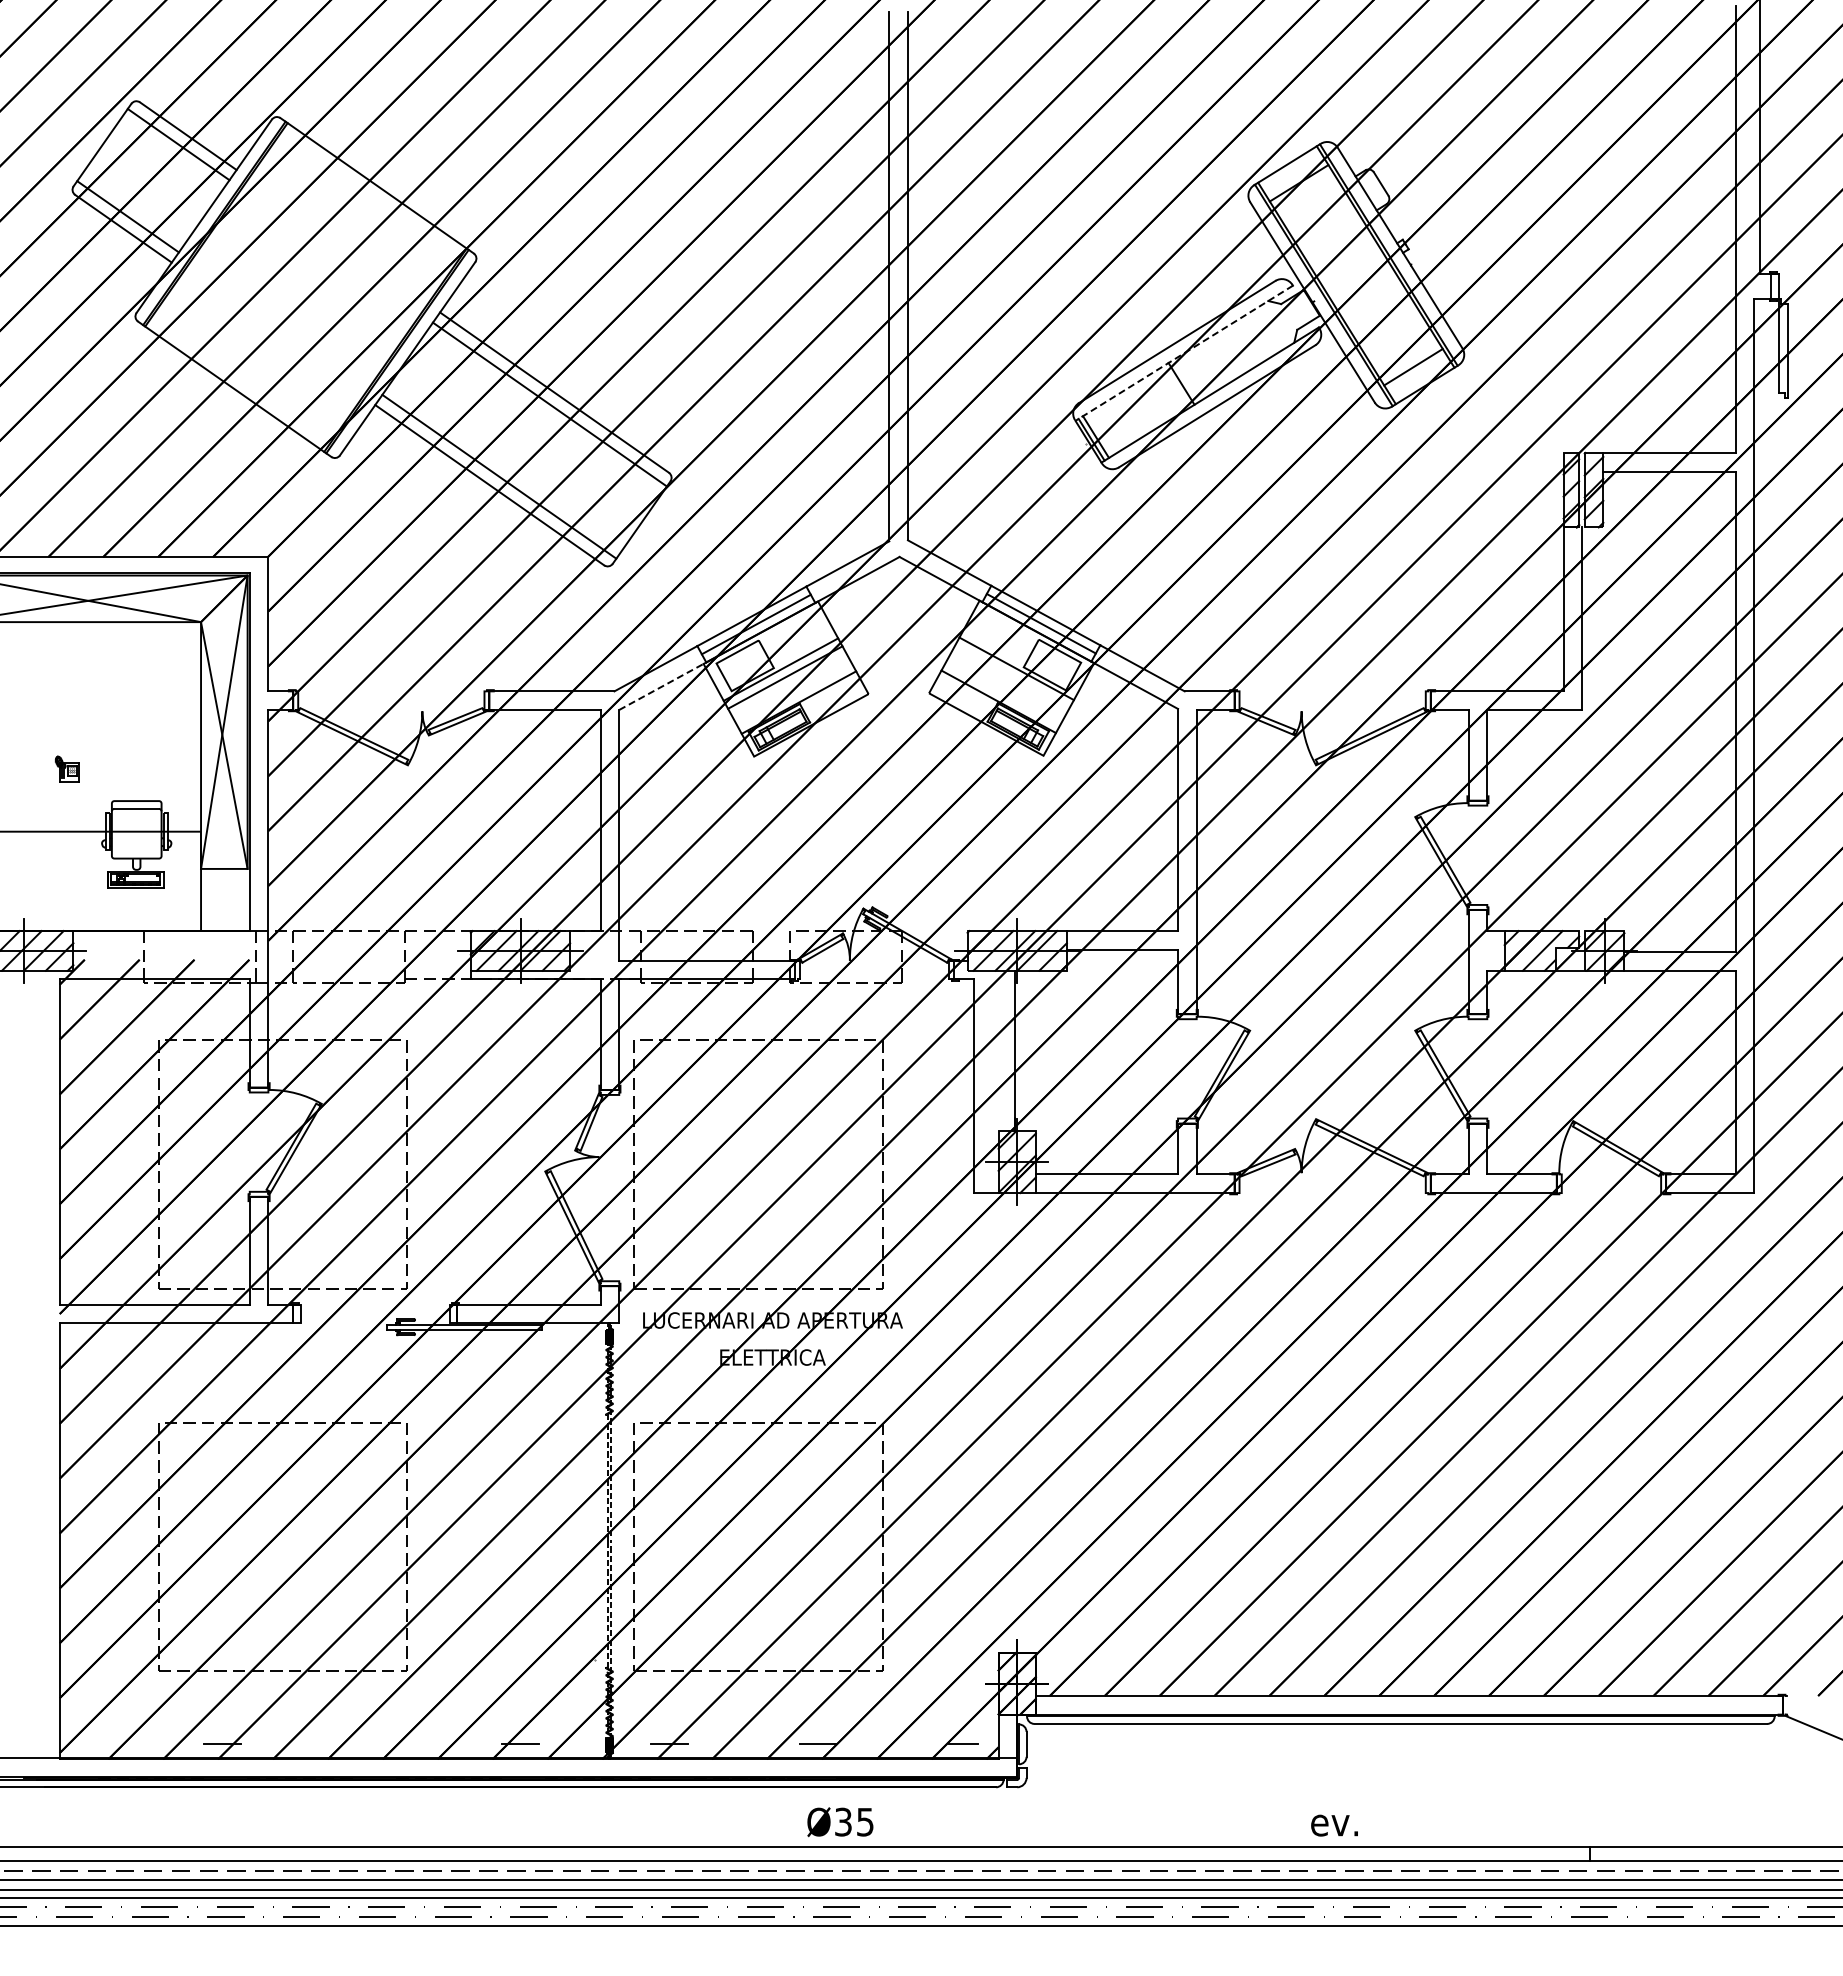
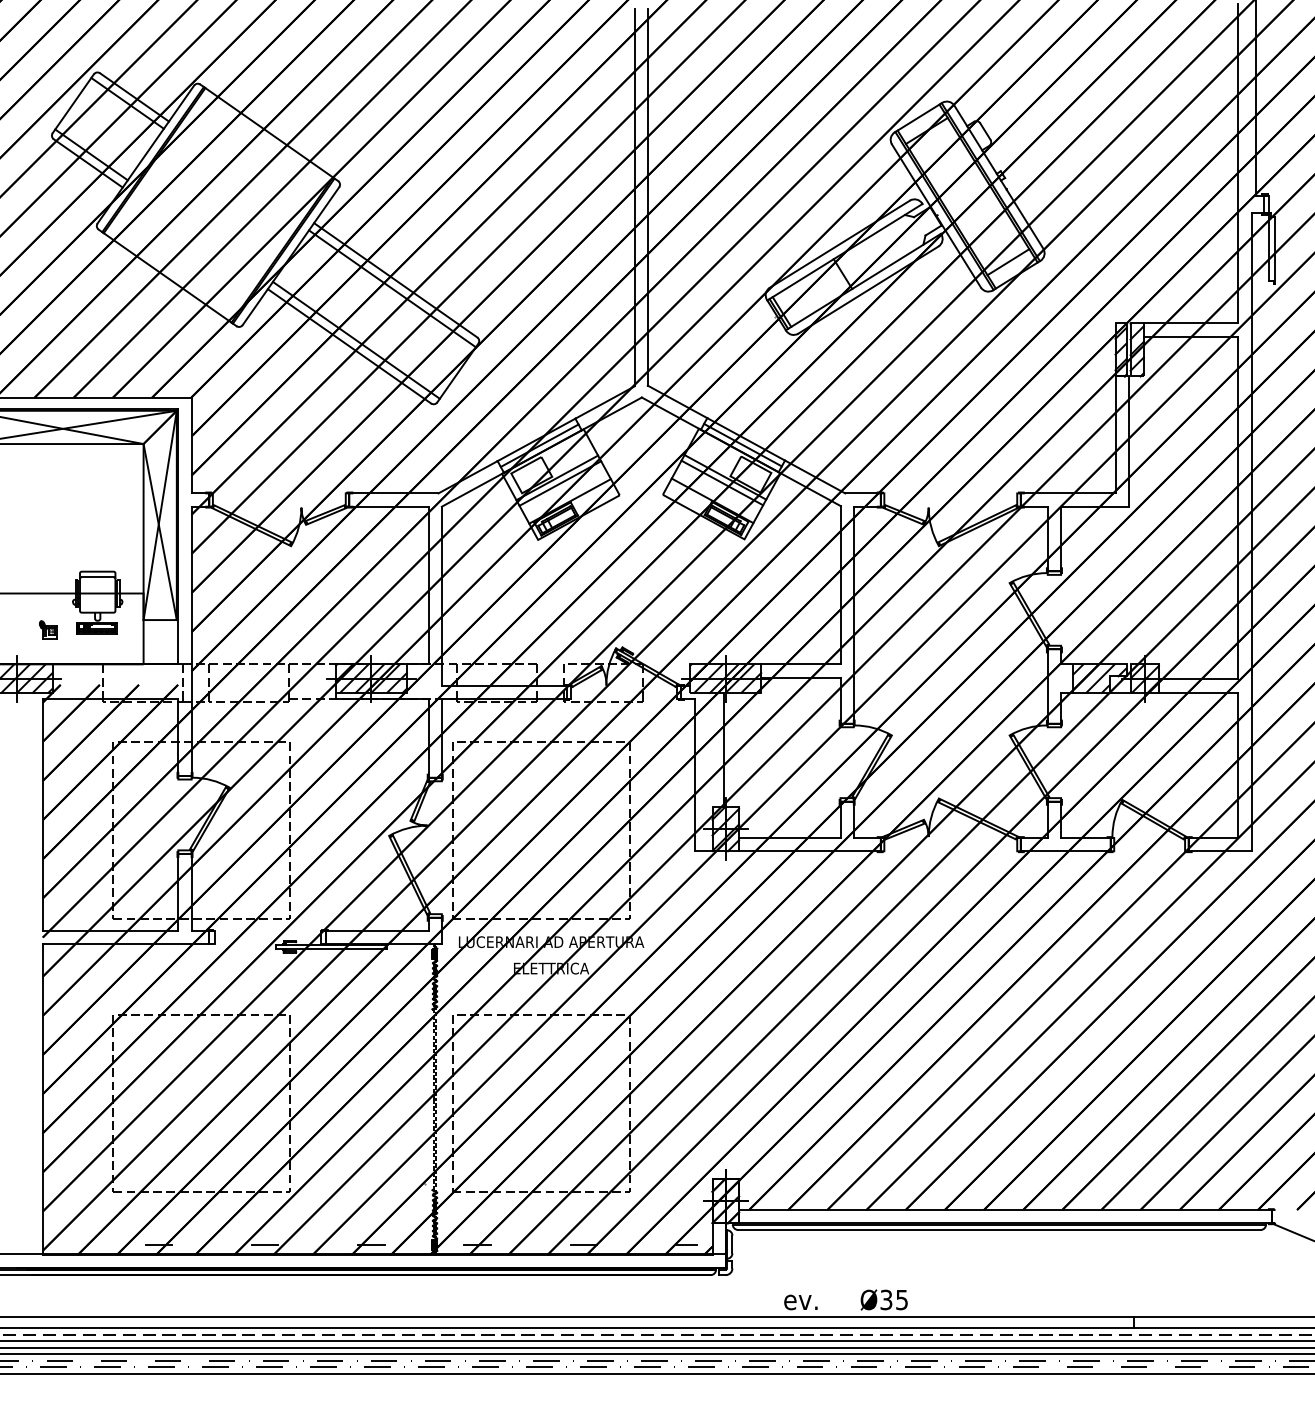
line: (1183, 353) -> (844, 252), dashed -> solid
line: (1012, 676) -> (722, 482), added
line: (662, 686) -> (472, 489), dashed -> solid
part: (67, 768) -> (48, 629), moved
line: (371, 1744) -> (265, 1244), added
text: (840, 1822) -> (884, 1300), moved
text: (1334, 1825) -> (800, 1302), moved

